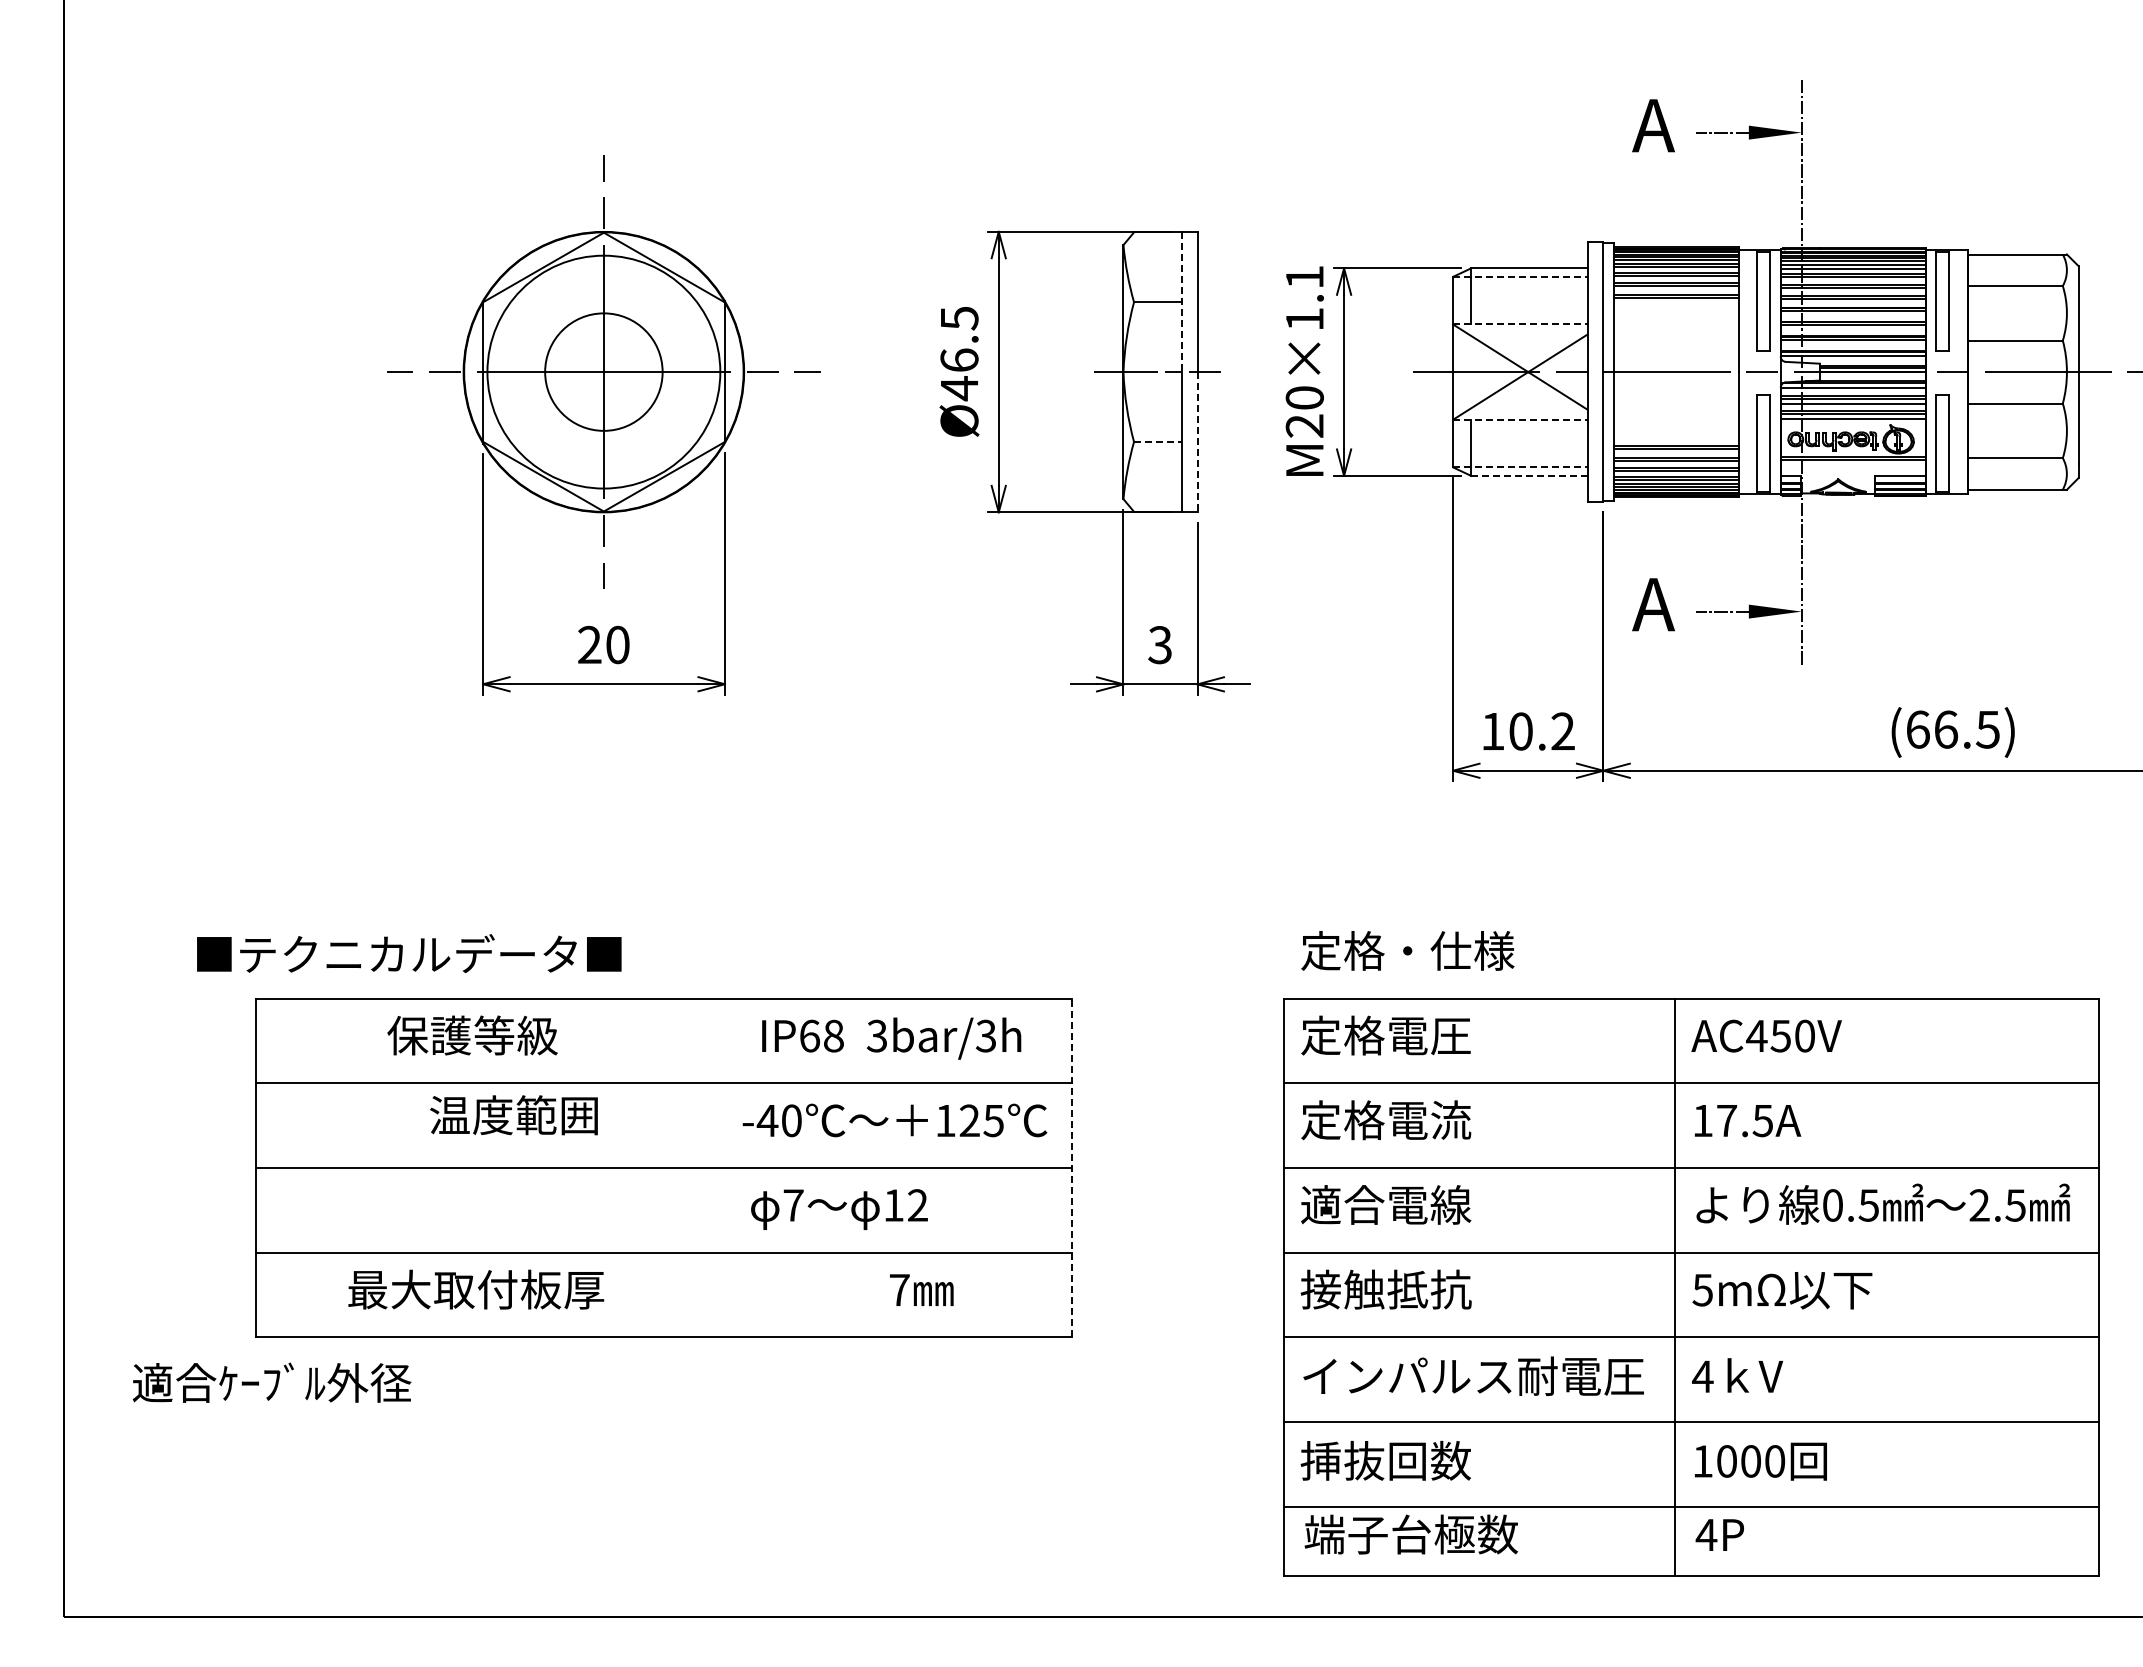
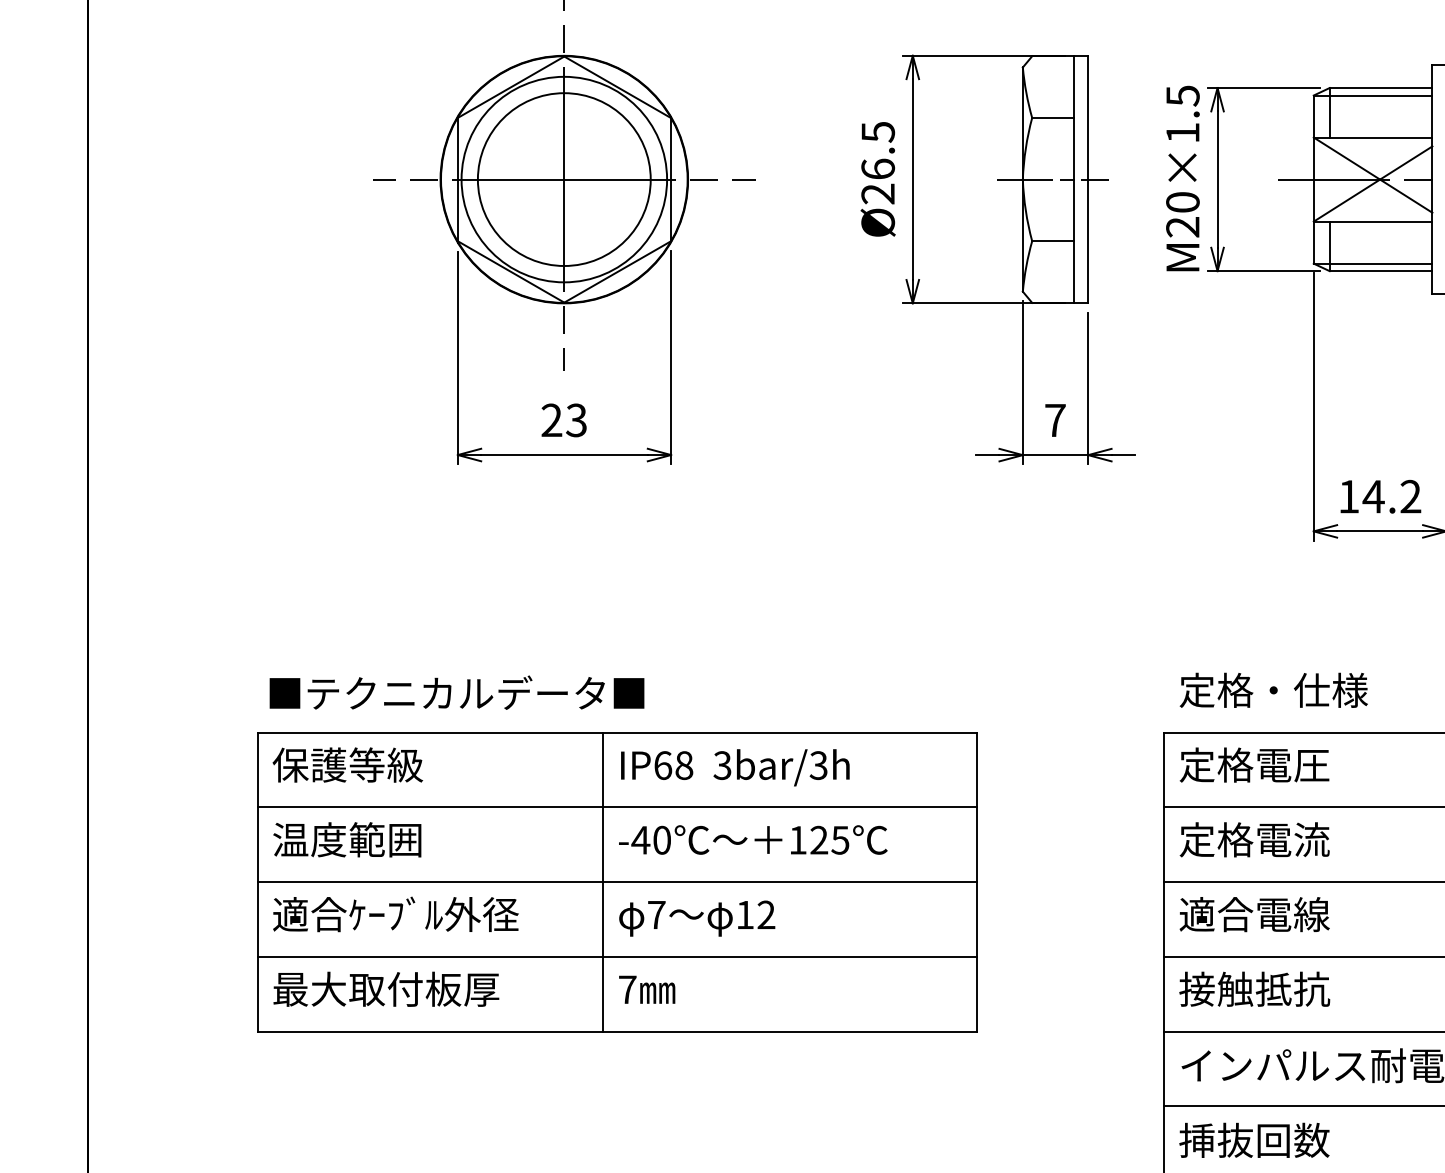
line: (1520, 276) -> (1373, 95), dashed -> solid
text: (1304, 277) -> (1182, 96), M20×1.1 -> M20×1.5
line: (1181, 302) -> (1074, 118), dashed -> solid
line: (1520, 324) -> (1373, 137), dashed -> solid
circle: (603, 372) -> (563, 179), size x1.67
text: (958, 388) -> (877, 194), Ø46.5 -> Ø26.5
line: (1520, 419) -> (1373, 221), dashed -> solid
line: (1157, 441) -> (1052, 240), dashed -> solid
line: (1197, 442) -> (1088, 241), dashed -> solid
line: (1520, 467) -> (1373, 263), dashed -> solid
line: (1528, 475) -> (1380, 270), dashed -> solid
text: (617, 645) -> (576, 420), 20 -> 23
text: (1160, 645) -> (1055, 420), 3 -> 7
text: (1520, 731) -> (1373, 496), 10.2 -> 14.2
text: (409, 953) -> (457, 692), moved
text: (472, 1035) -> (347, 765), moved
text: (891, 1038) -> (735, 767), moved
text: (513, 1115) -> (346, 840), moved
text: (894, 1120) -> (752, 840), moved
line: (648, 1167) -> (603, 881), added
line: (1071, 1167) -> (976, 881), dashed -> solid
text: (839, 1209) -> (697, 918), moved
text: (476, 1289) -> (386, 989), moved
text: (921, 1289) -> (646, 989), moved
text: (271, 1382) -> (395, 914), moved

